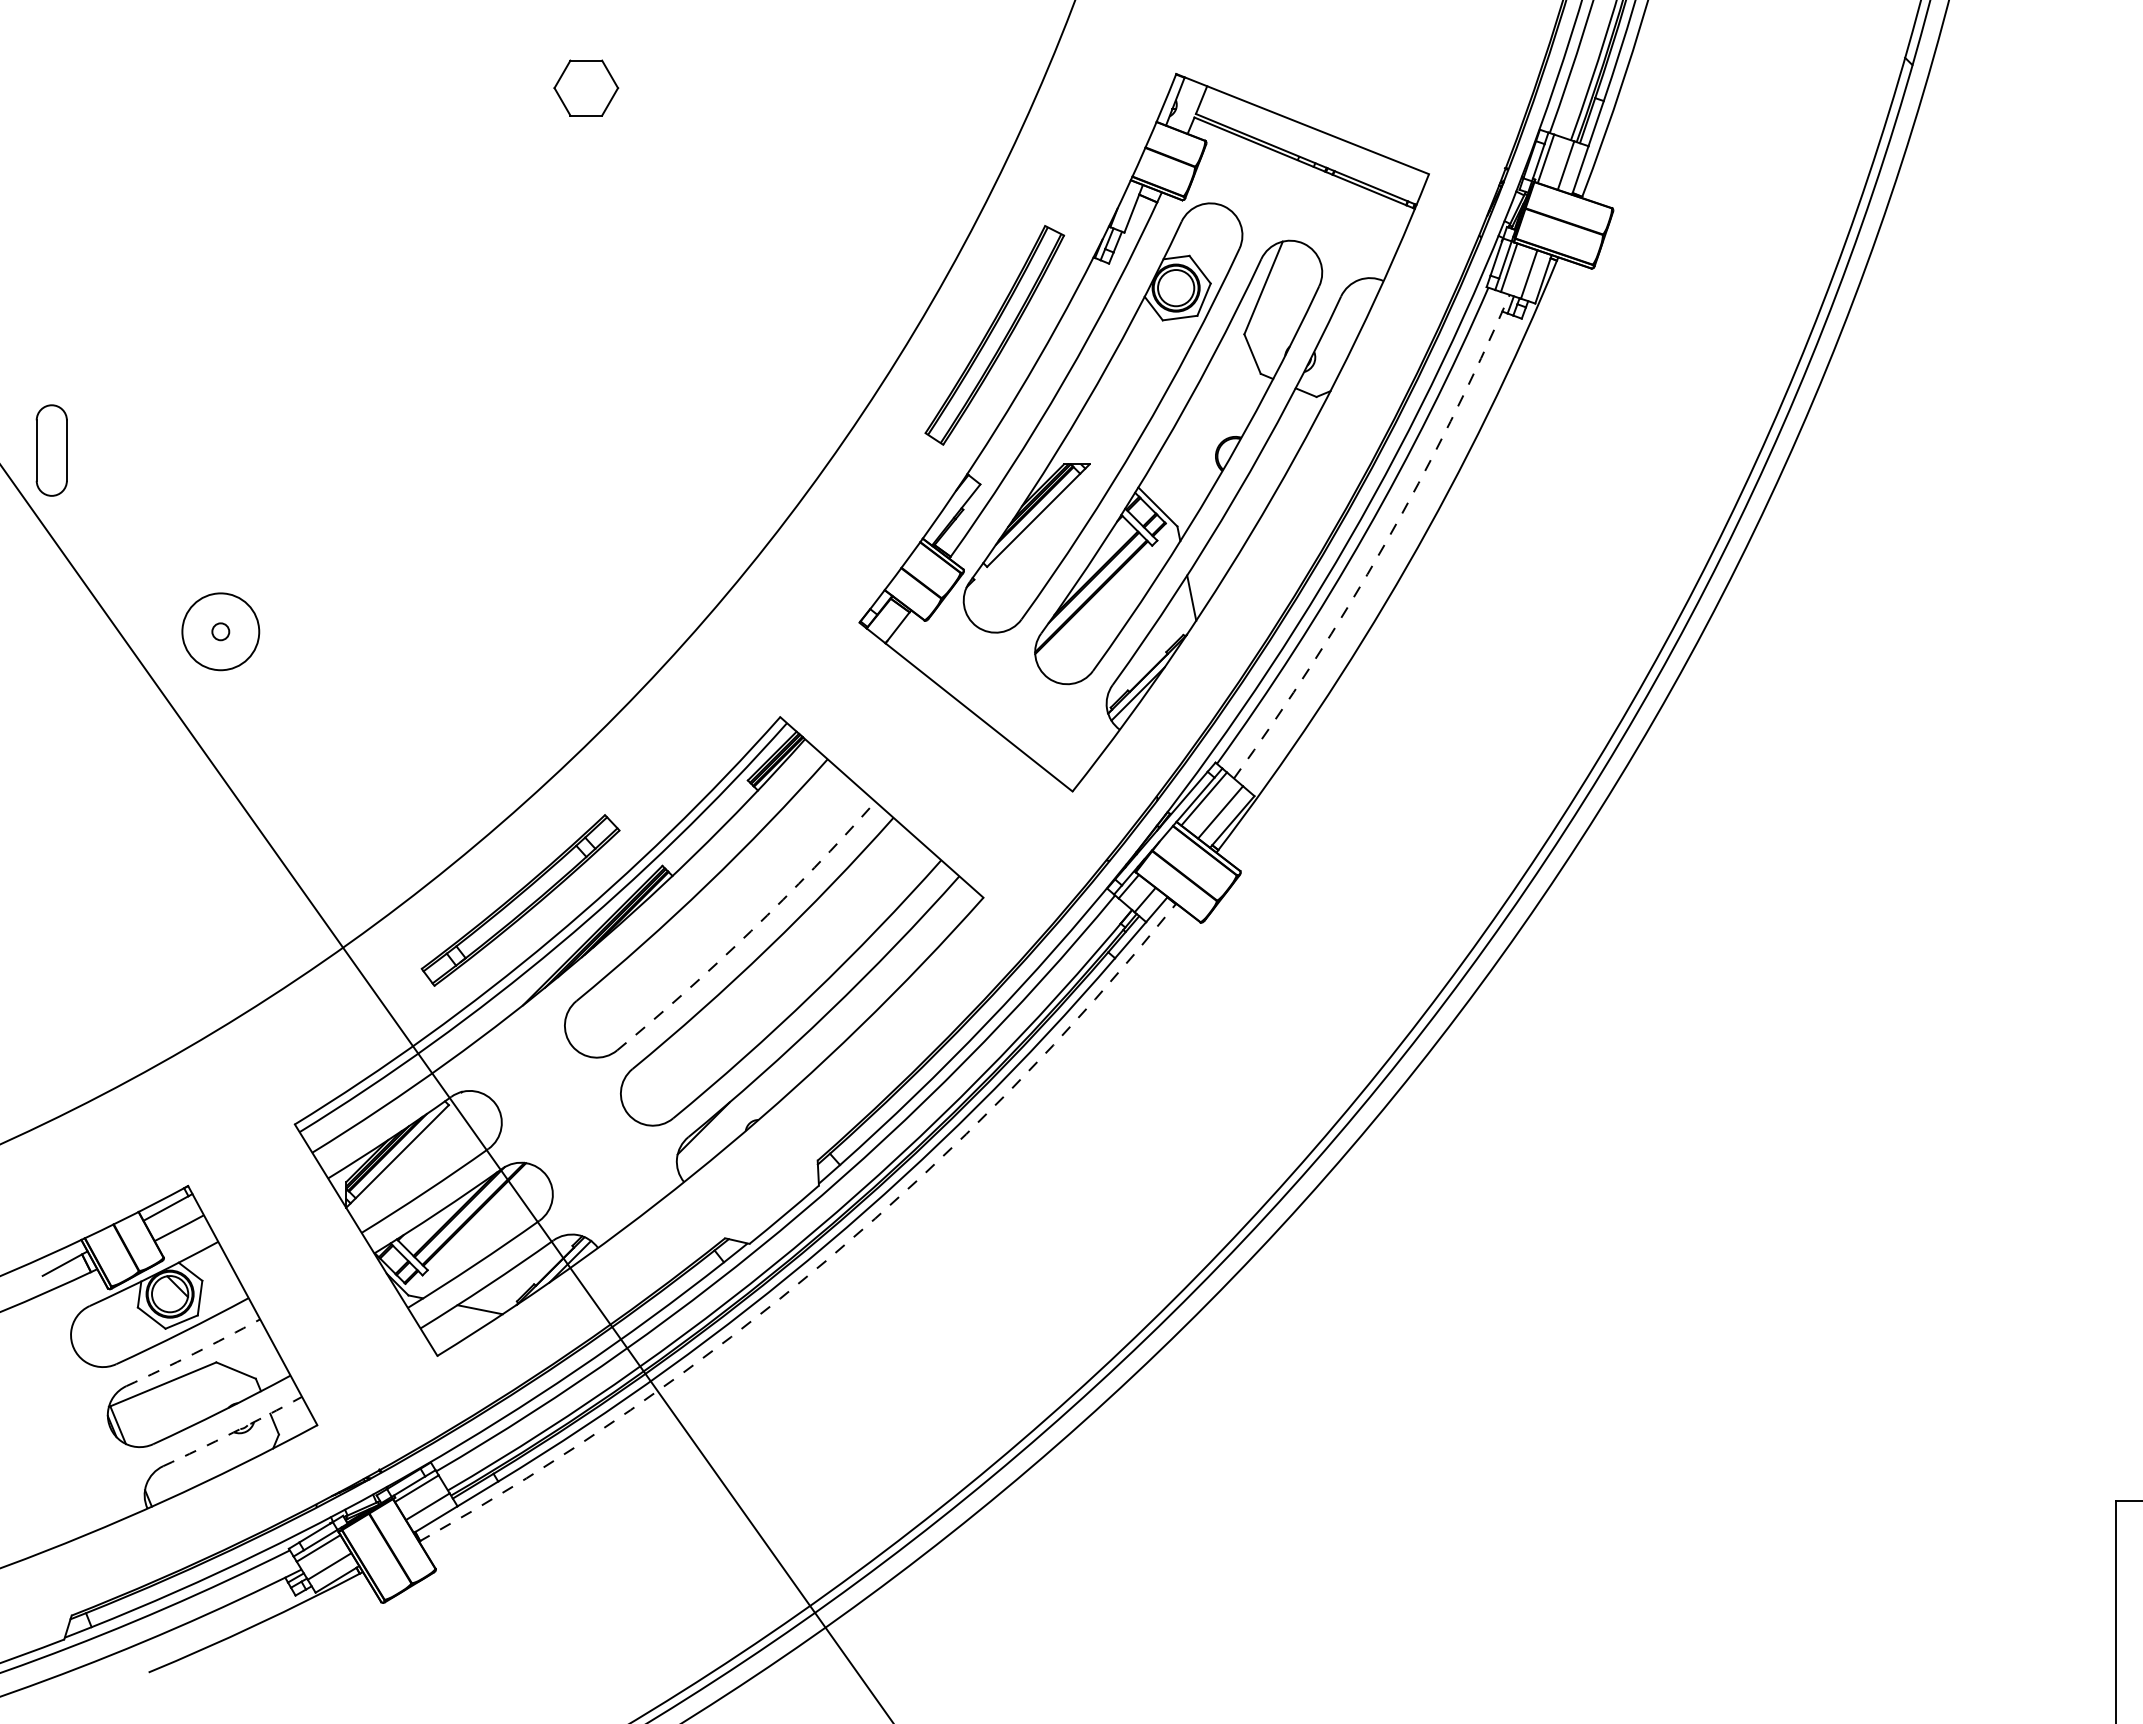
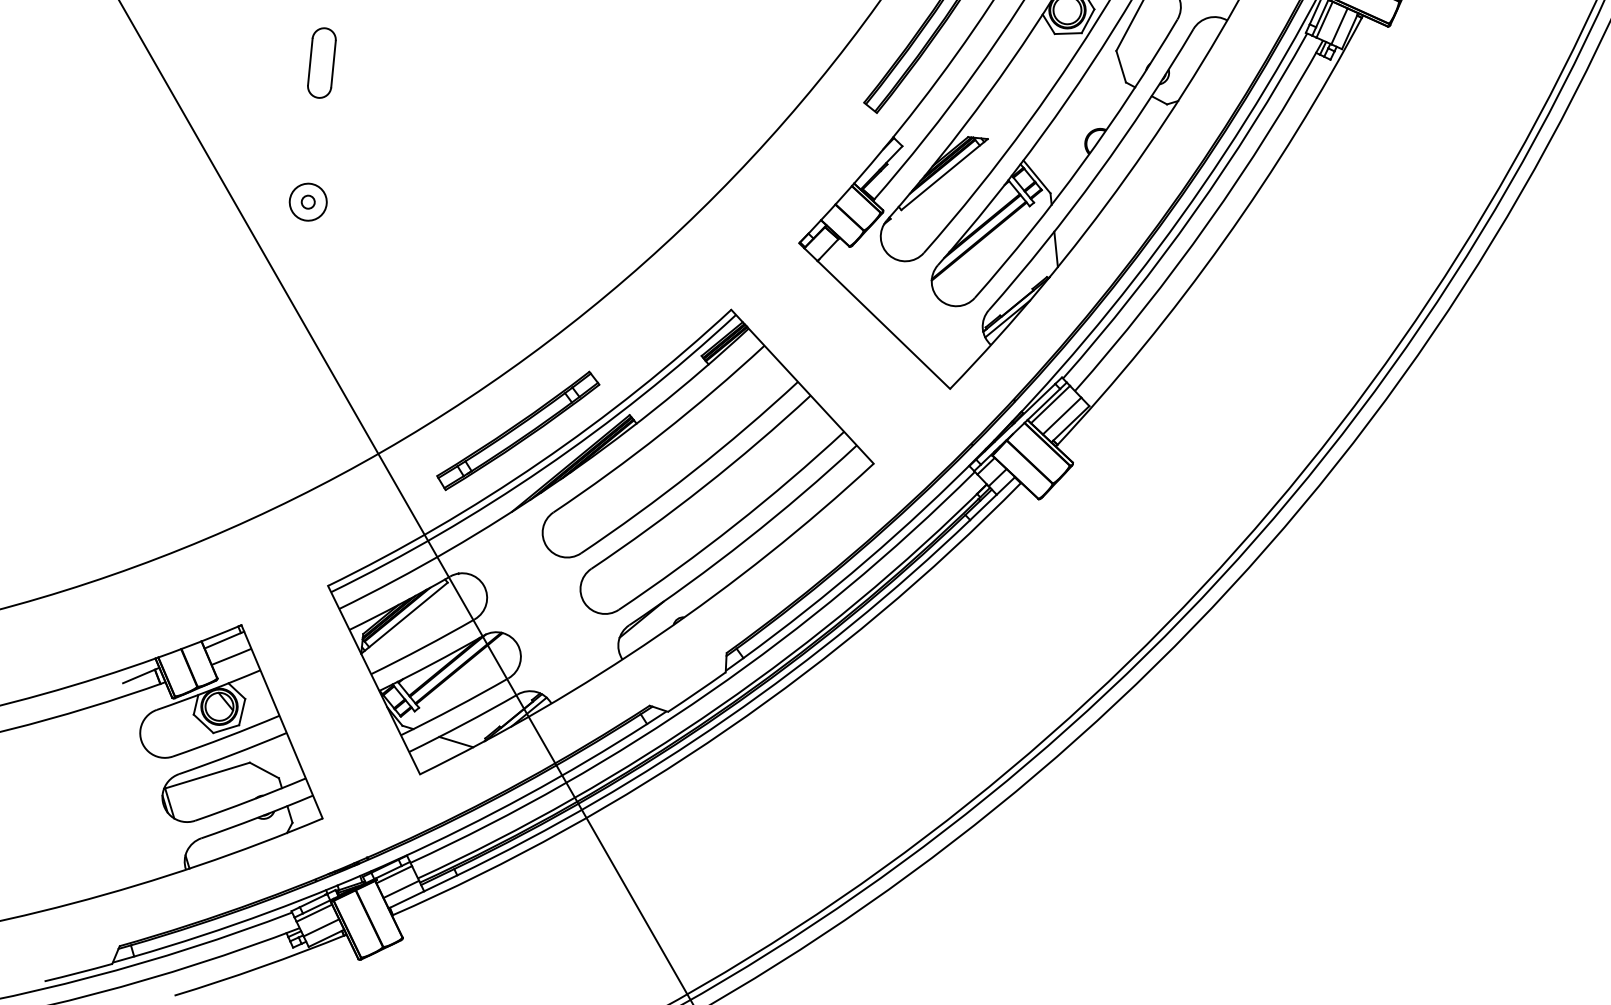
part: (51, 450) -> (321, 63), moved
arc: (1385, 544) -> (1208, 222), dashed -> solid
circle: (220, 631) -> (308, 201), size x0.62
arc: (751, 931) -> (693, 472), dashed -> solid
arc: (828, 1259) -> (727, 729), dashed -> solid
arc: (193, 1353) -> (232, 754), dashed -> solid
arc: (233, 1432) -> (257, 817), dashed -> solid

